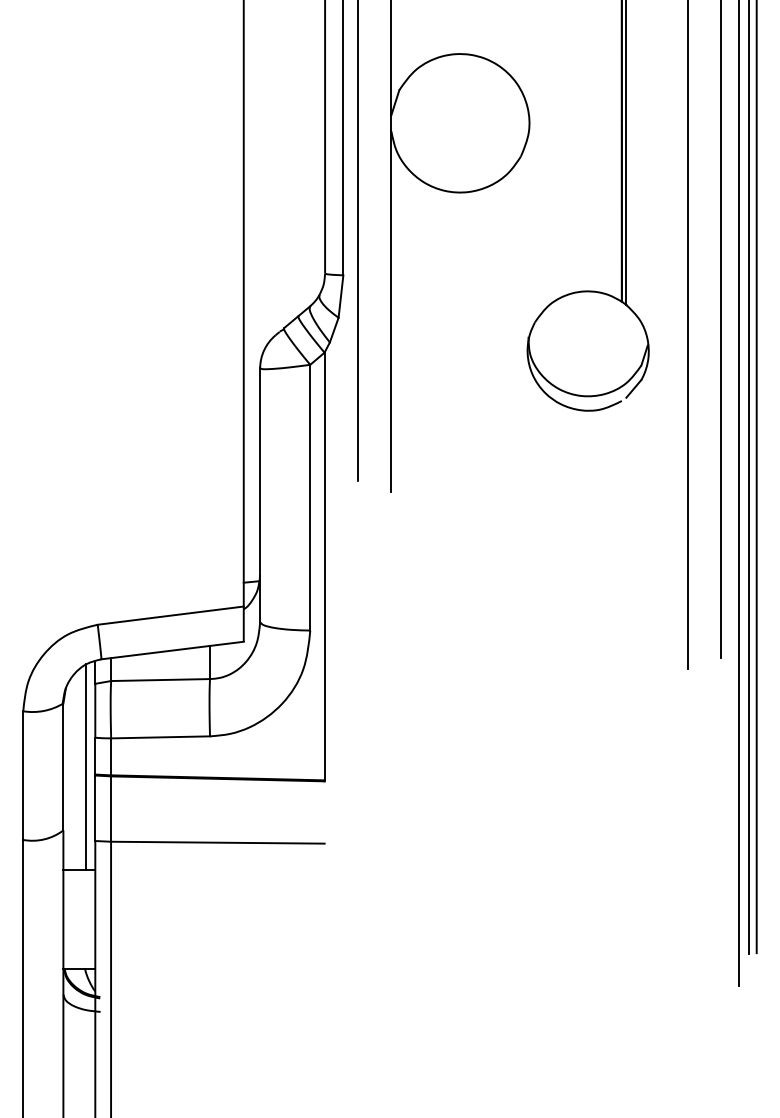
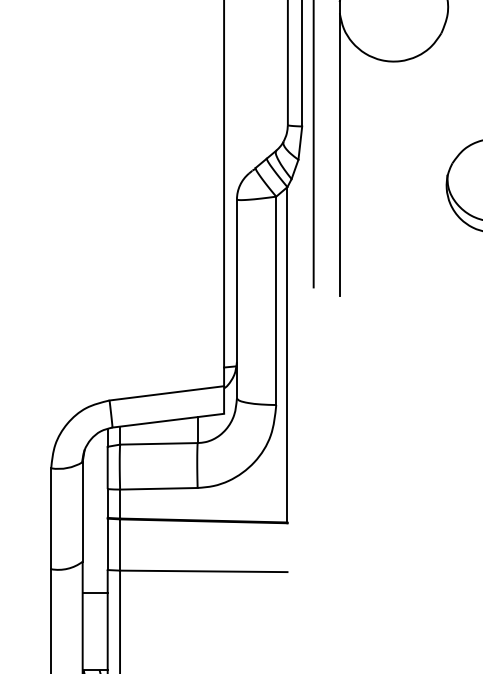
line: (86, 766) -> (100, 511), removed

